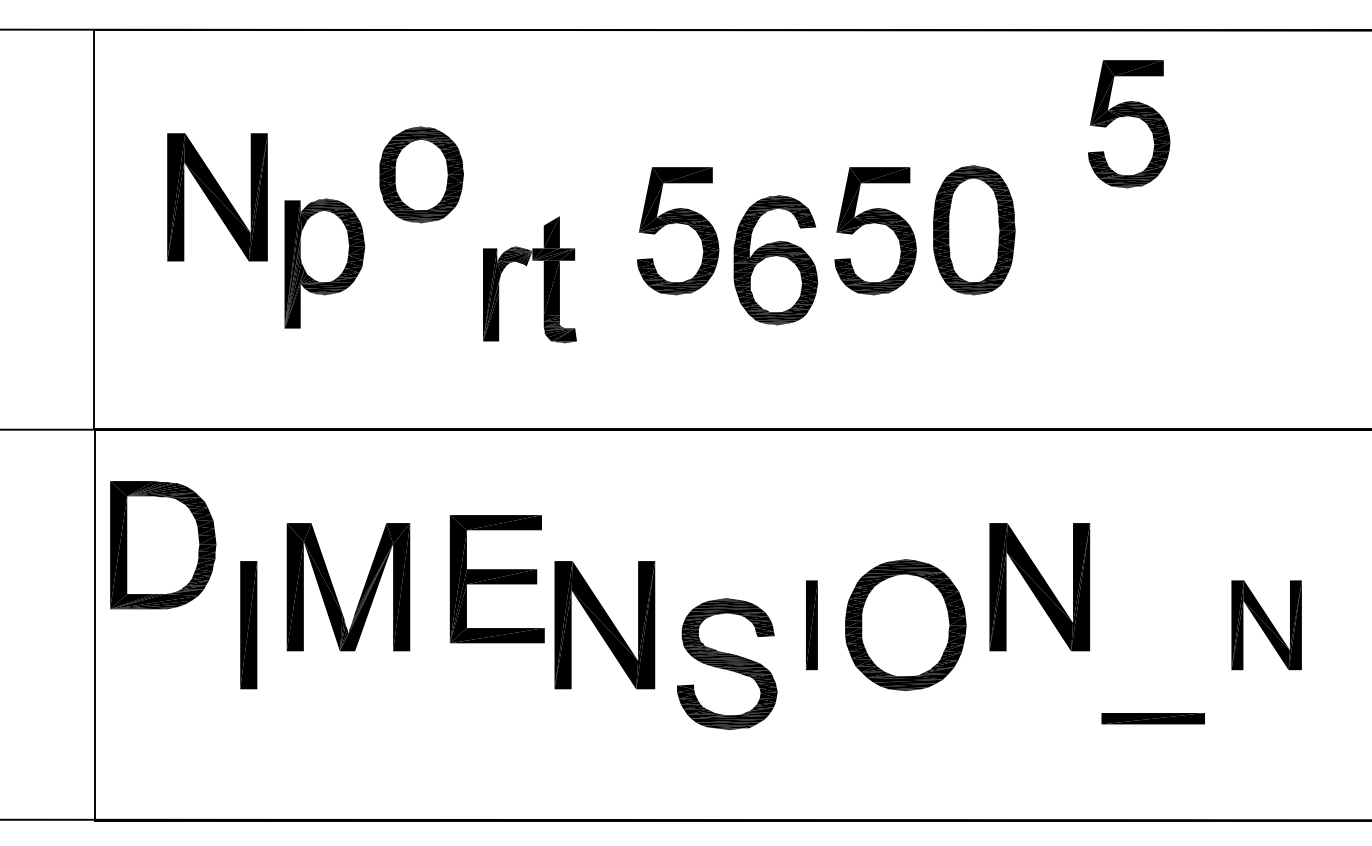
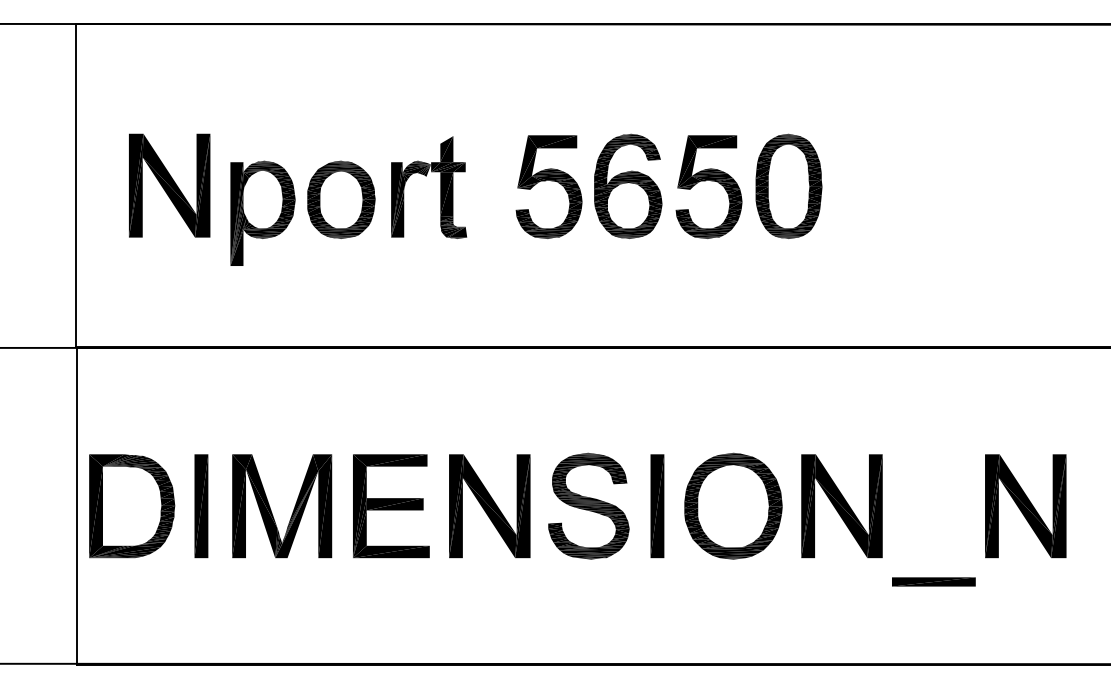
part: (1129, 116) -> (914, 94), removed
part: (421, 174) -> (341, 199), moved
part: (217, 197) -> (169, 185), moved
part: (775, 260) -> (627, 186), moved
part: (526, 266) -> (426, 176), moved
part: (163, 545) -> (132, 506), moved
part: (496, 579) -> (390, 506), moved
part: (1039, 587) -> (841, 506), moved
part: (335, 592) -> (271, 510), moved
part: (811, 625) -> (657, 506), size x1.43
part: (1266, 625) -> (1025, 506), size x1.43
part: (727, 664) -> (589, 506), moved

